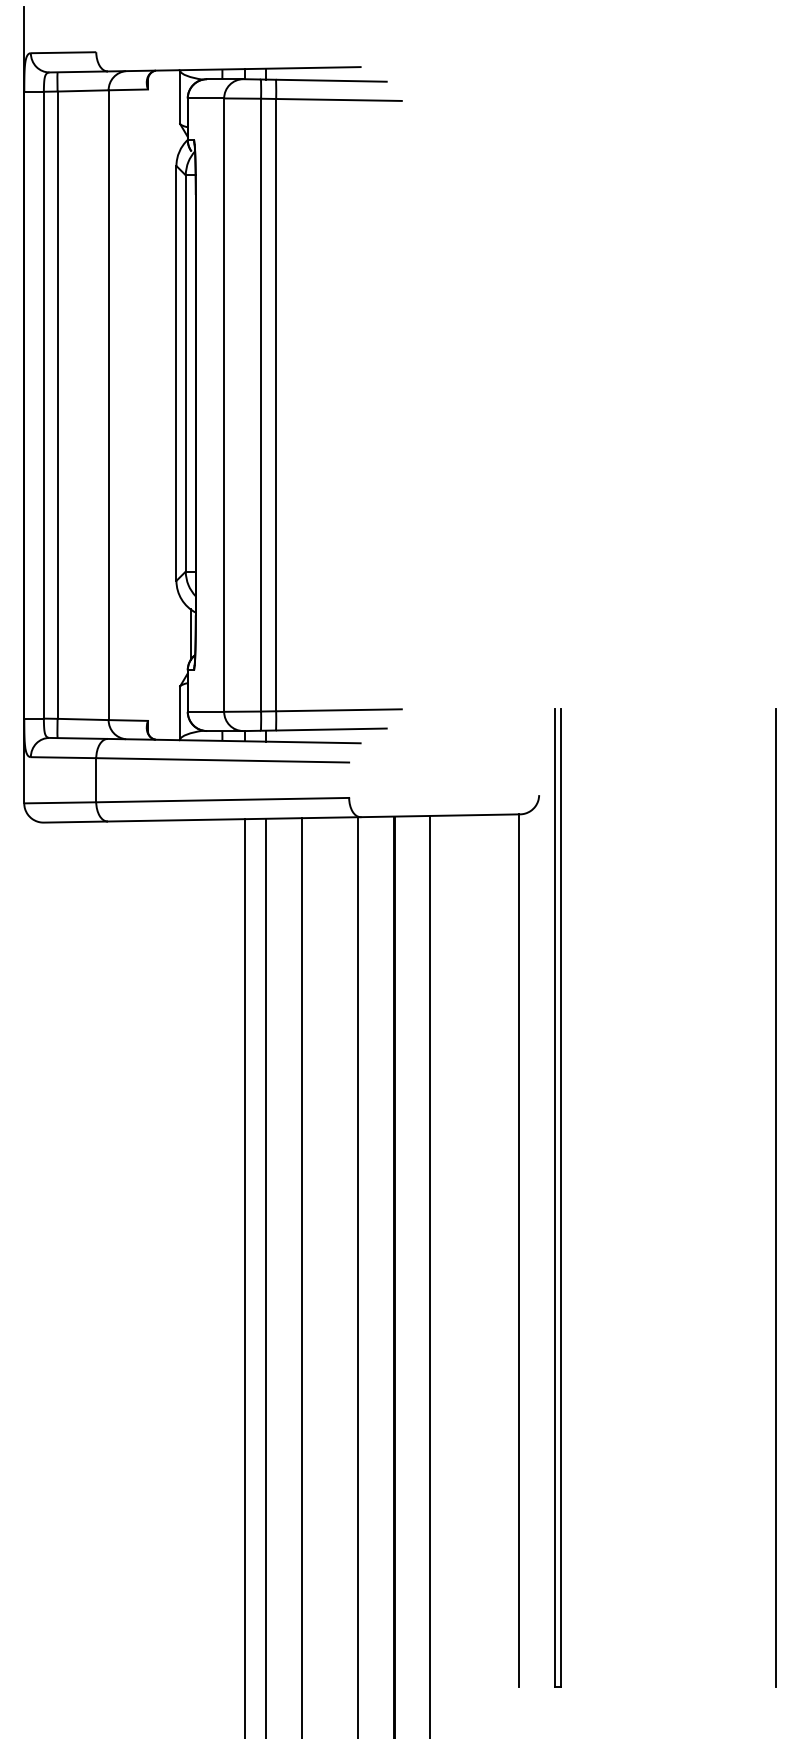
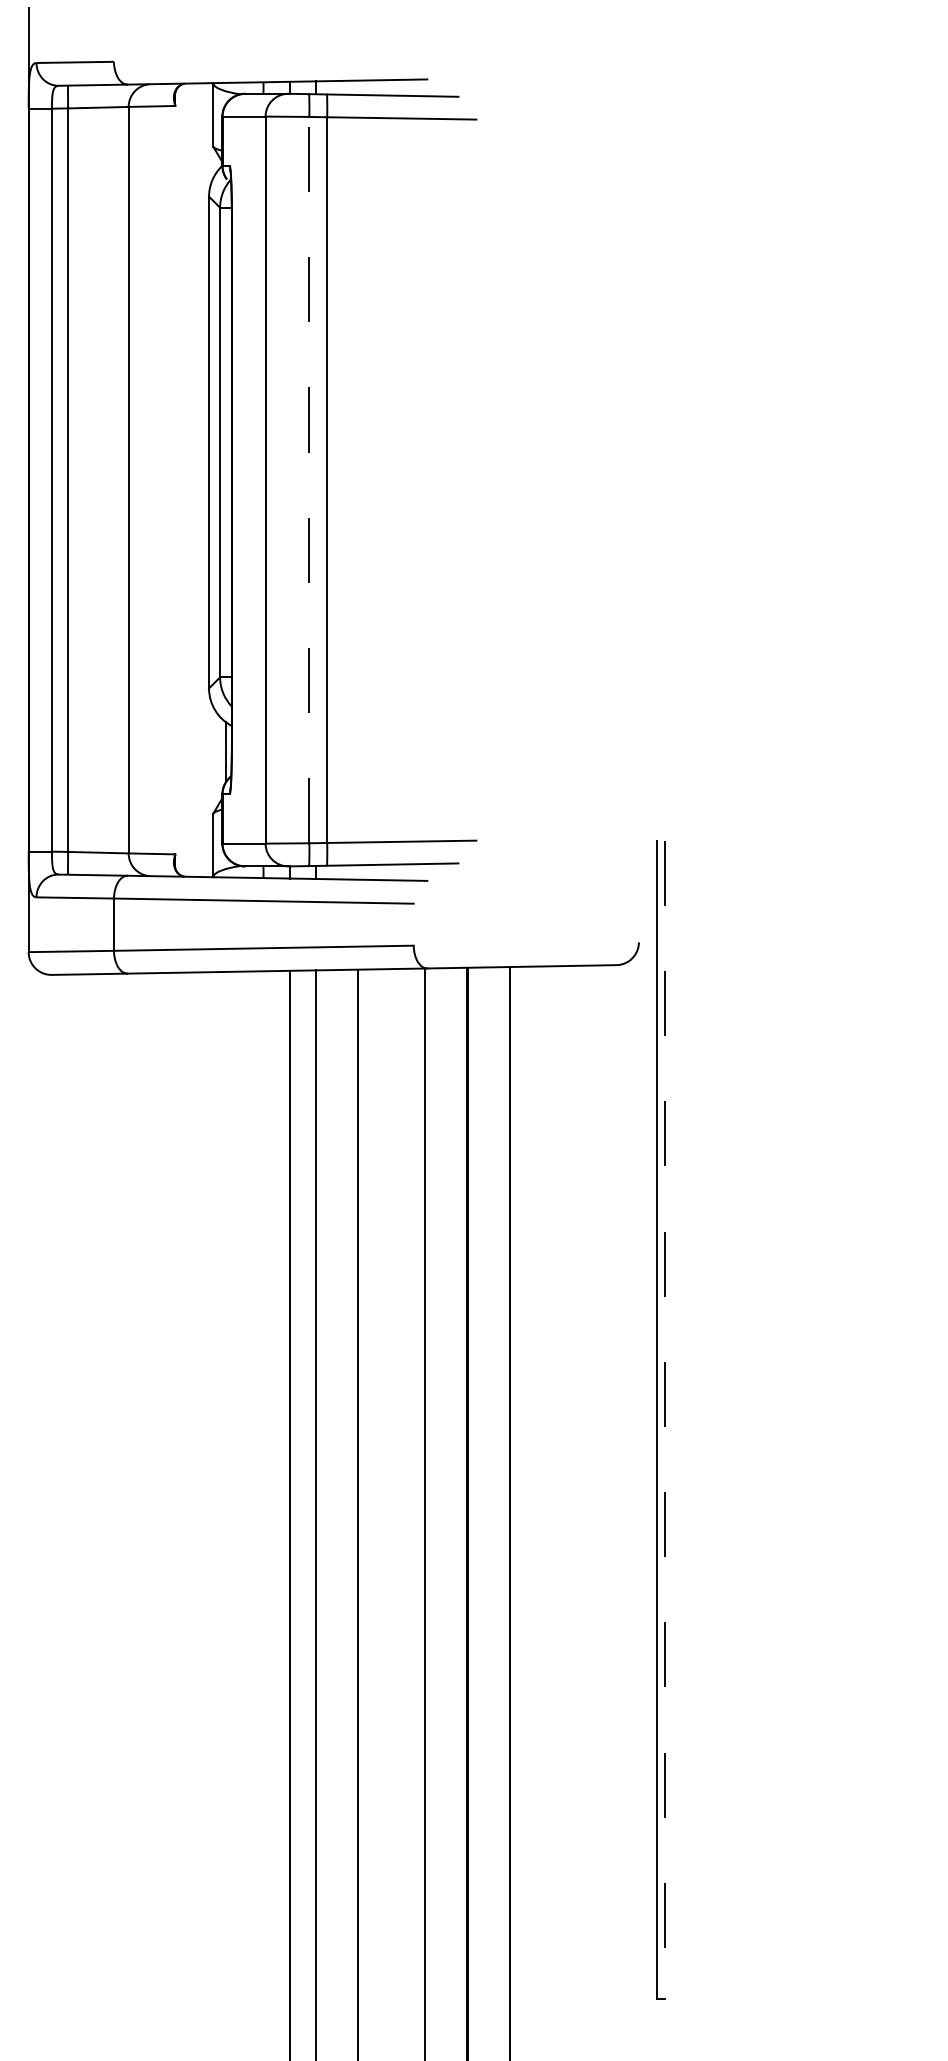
line: (261, 404) -> (309, 479), solid -> dashed
line: (775, 1197) -> (919, 1419), removed
line: (561, 1198) -> (665, 1420), solid -> dashed
line: (519, 1250) -> (615, 1482), removed

